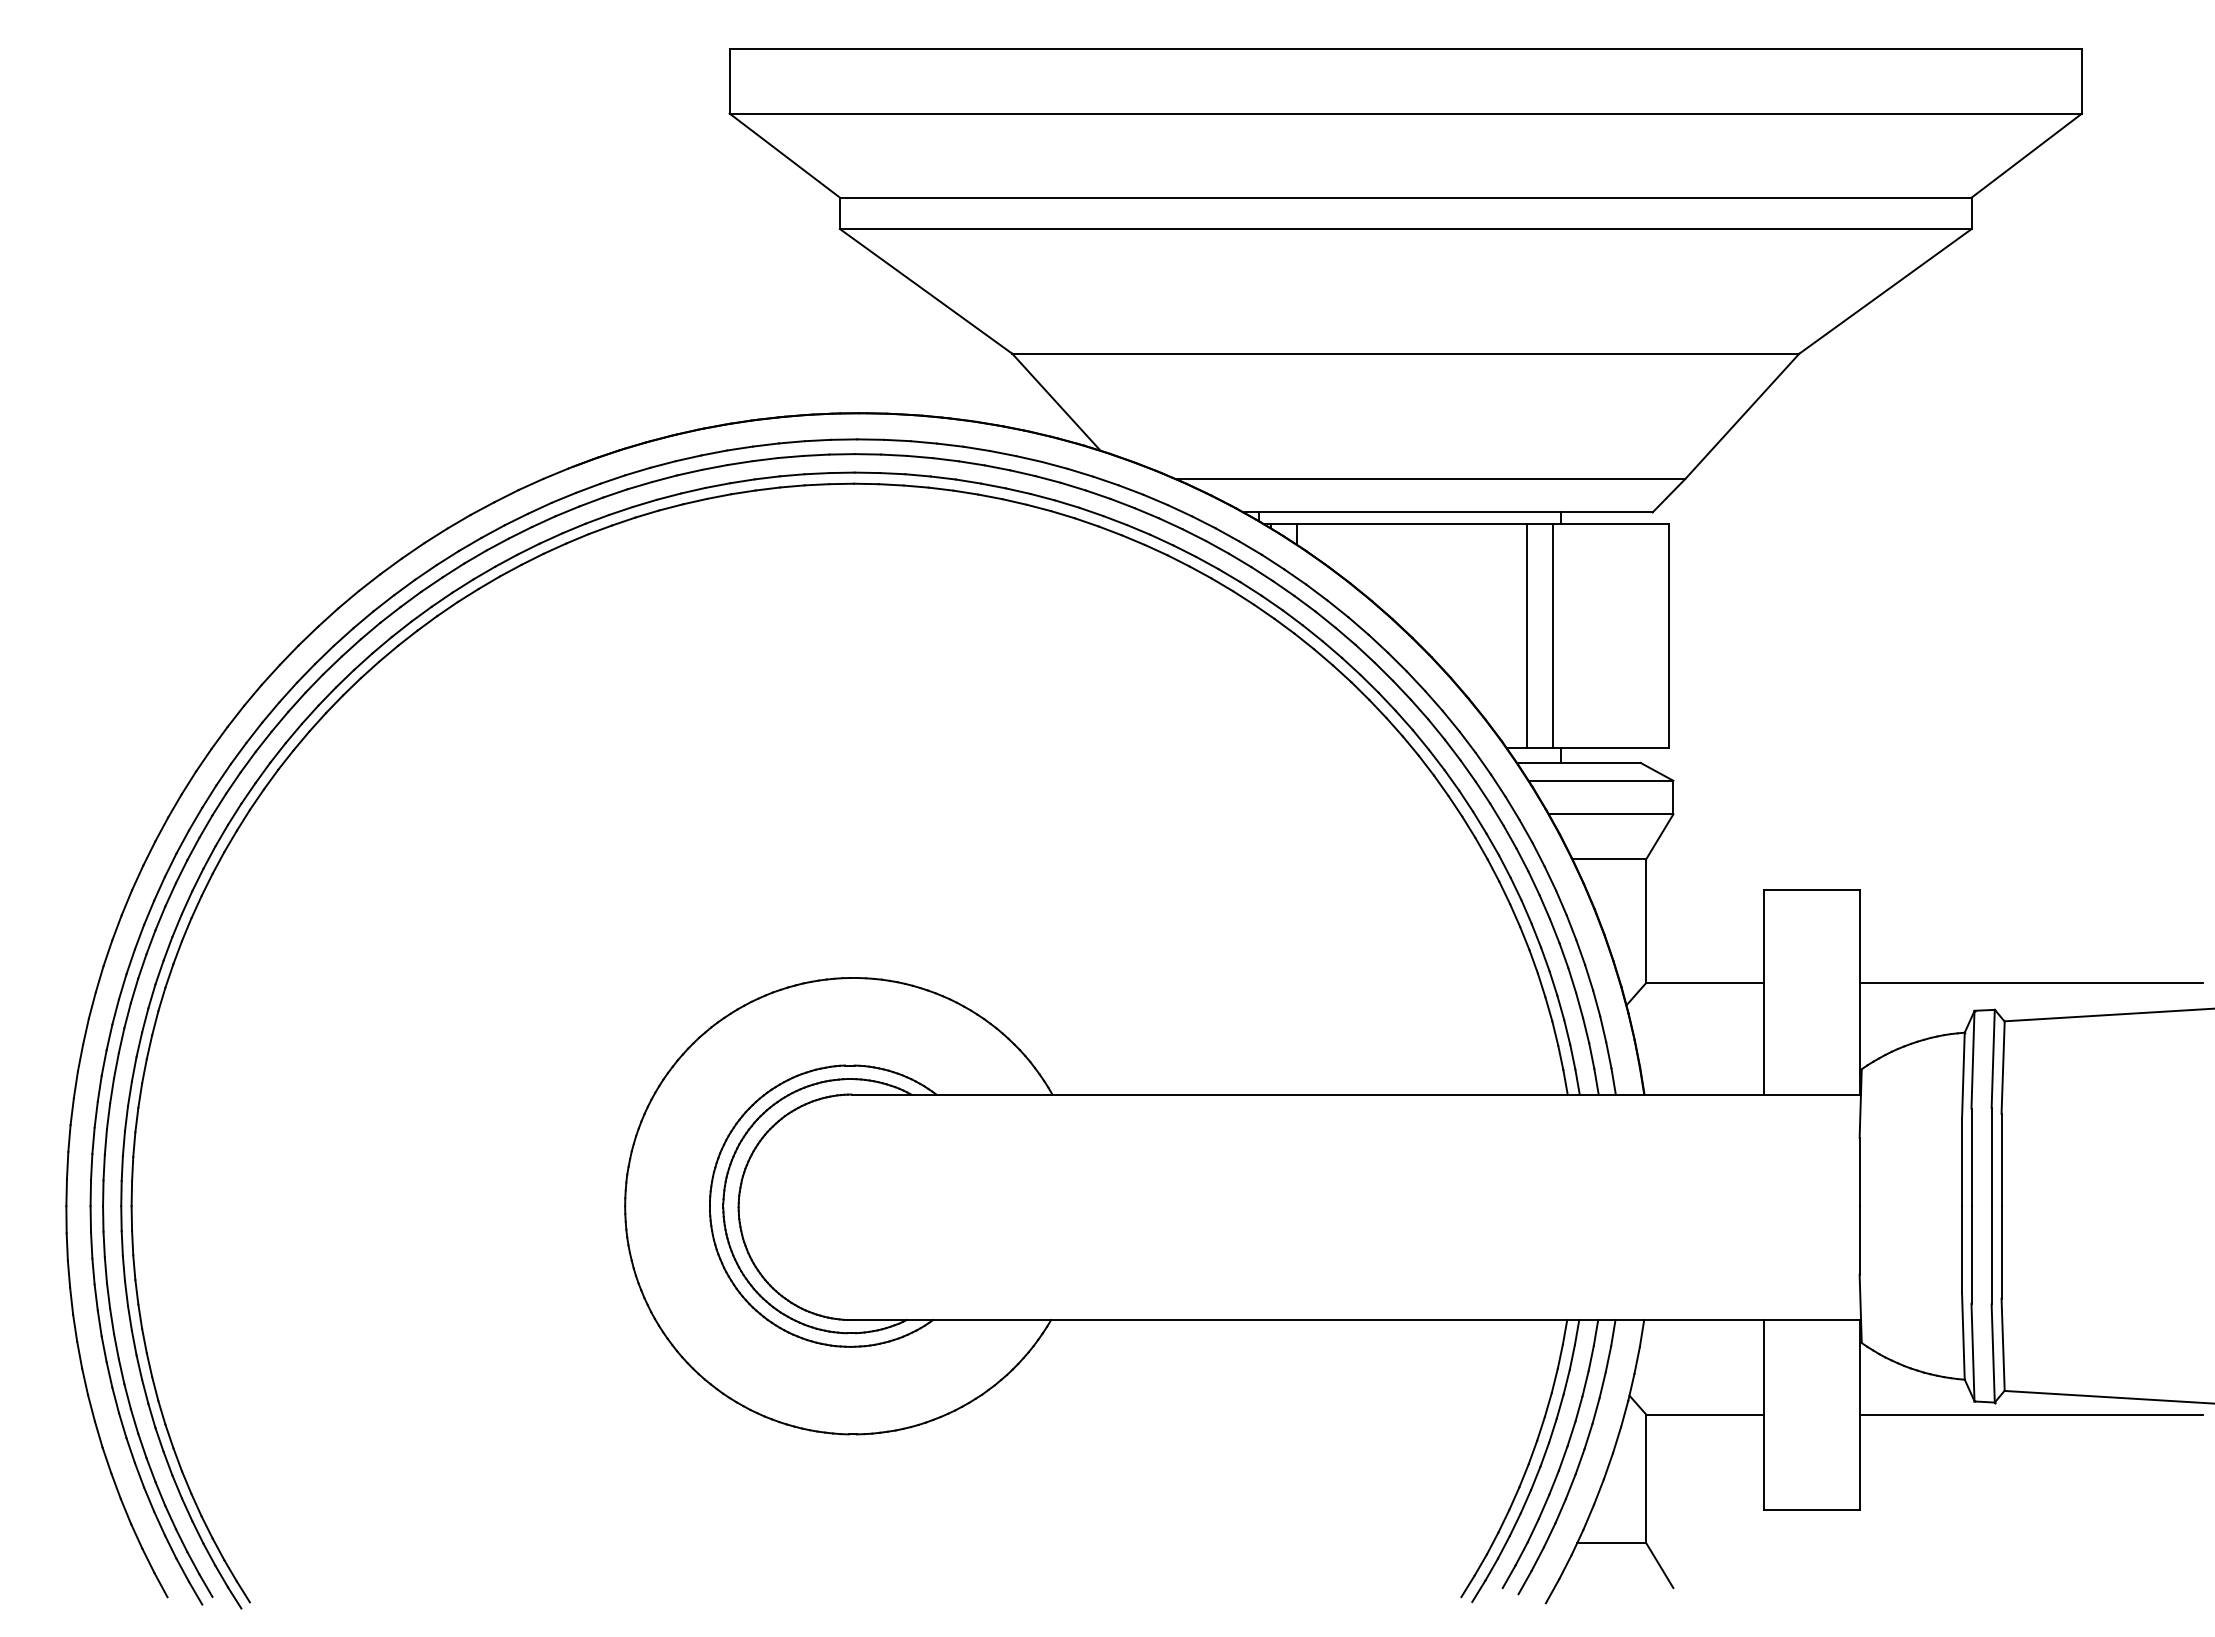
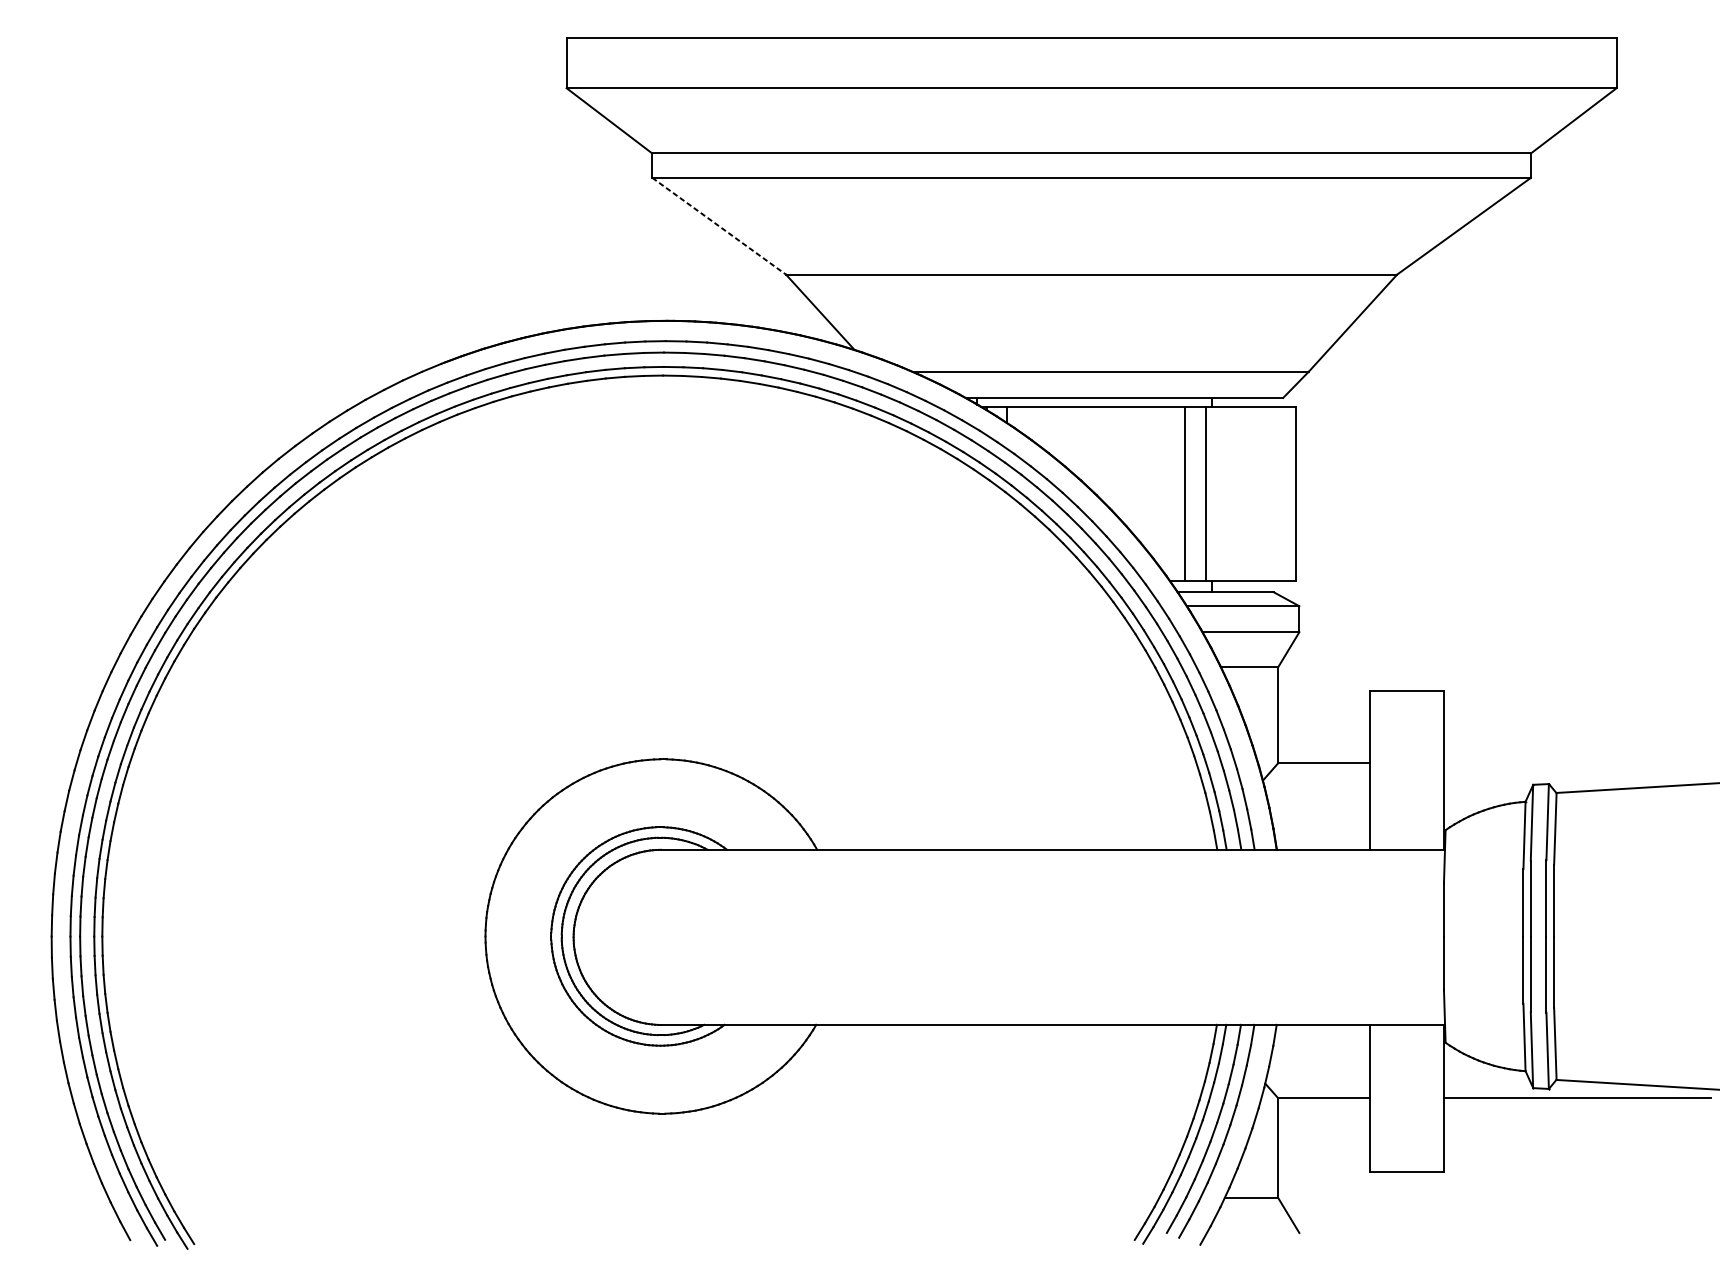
line: (926, 291) -> (719, 226), solid -> dashed
line: (2030, 982) -> (1576, 762), removed

